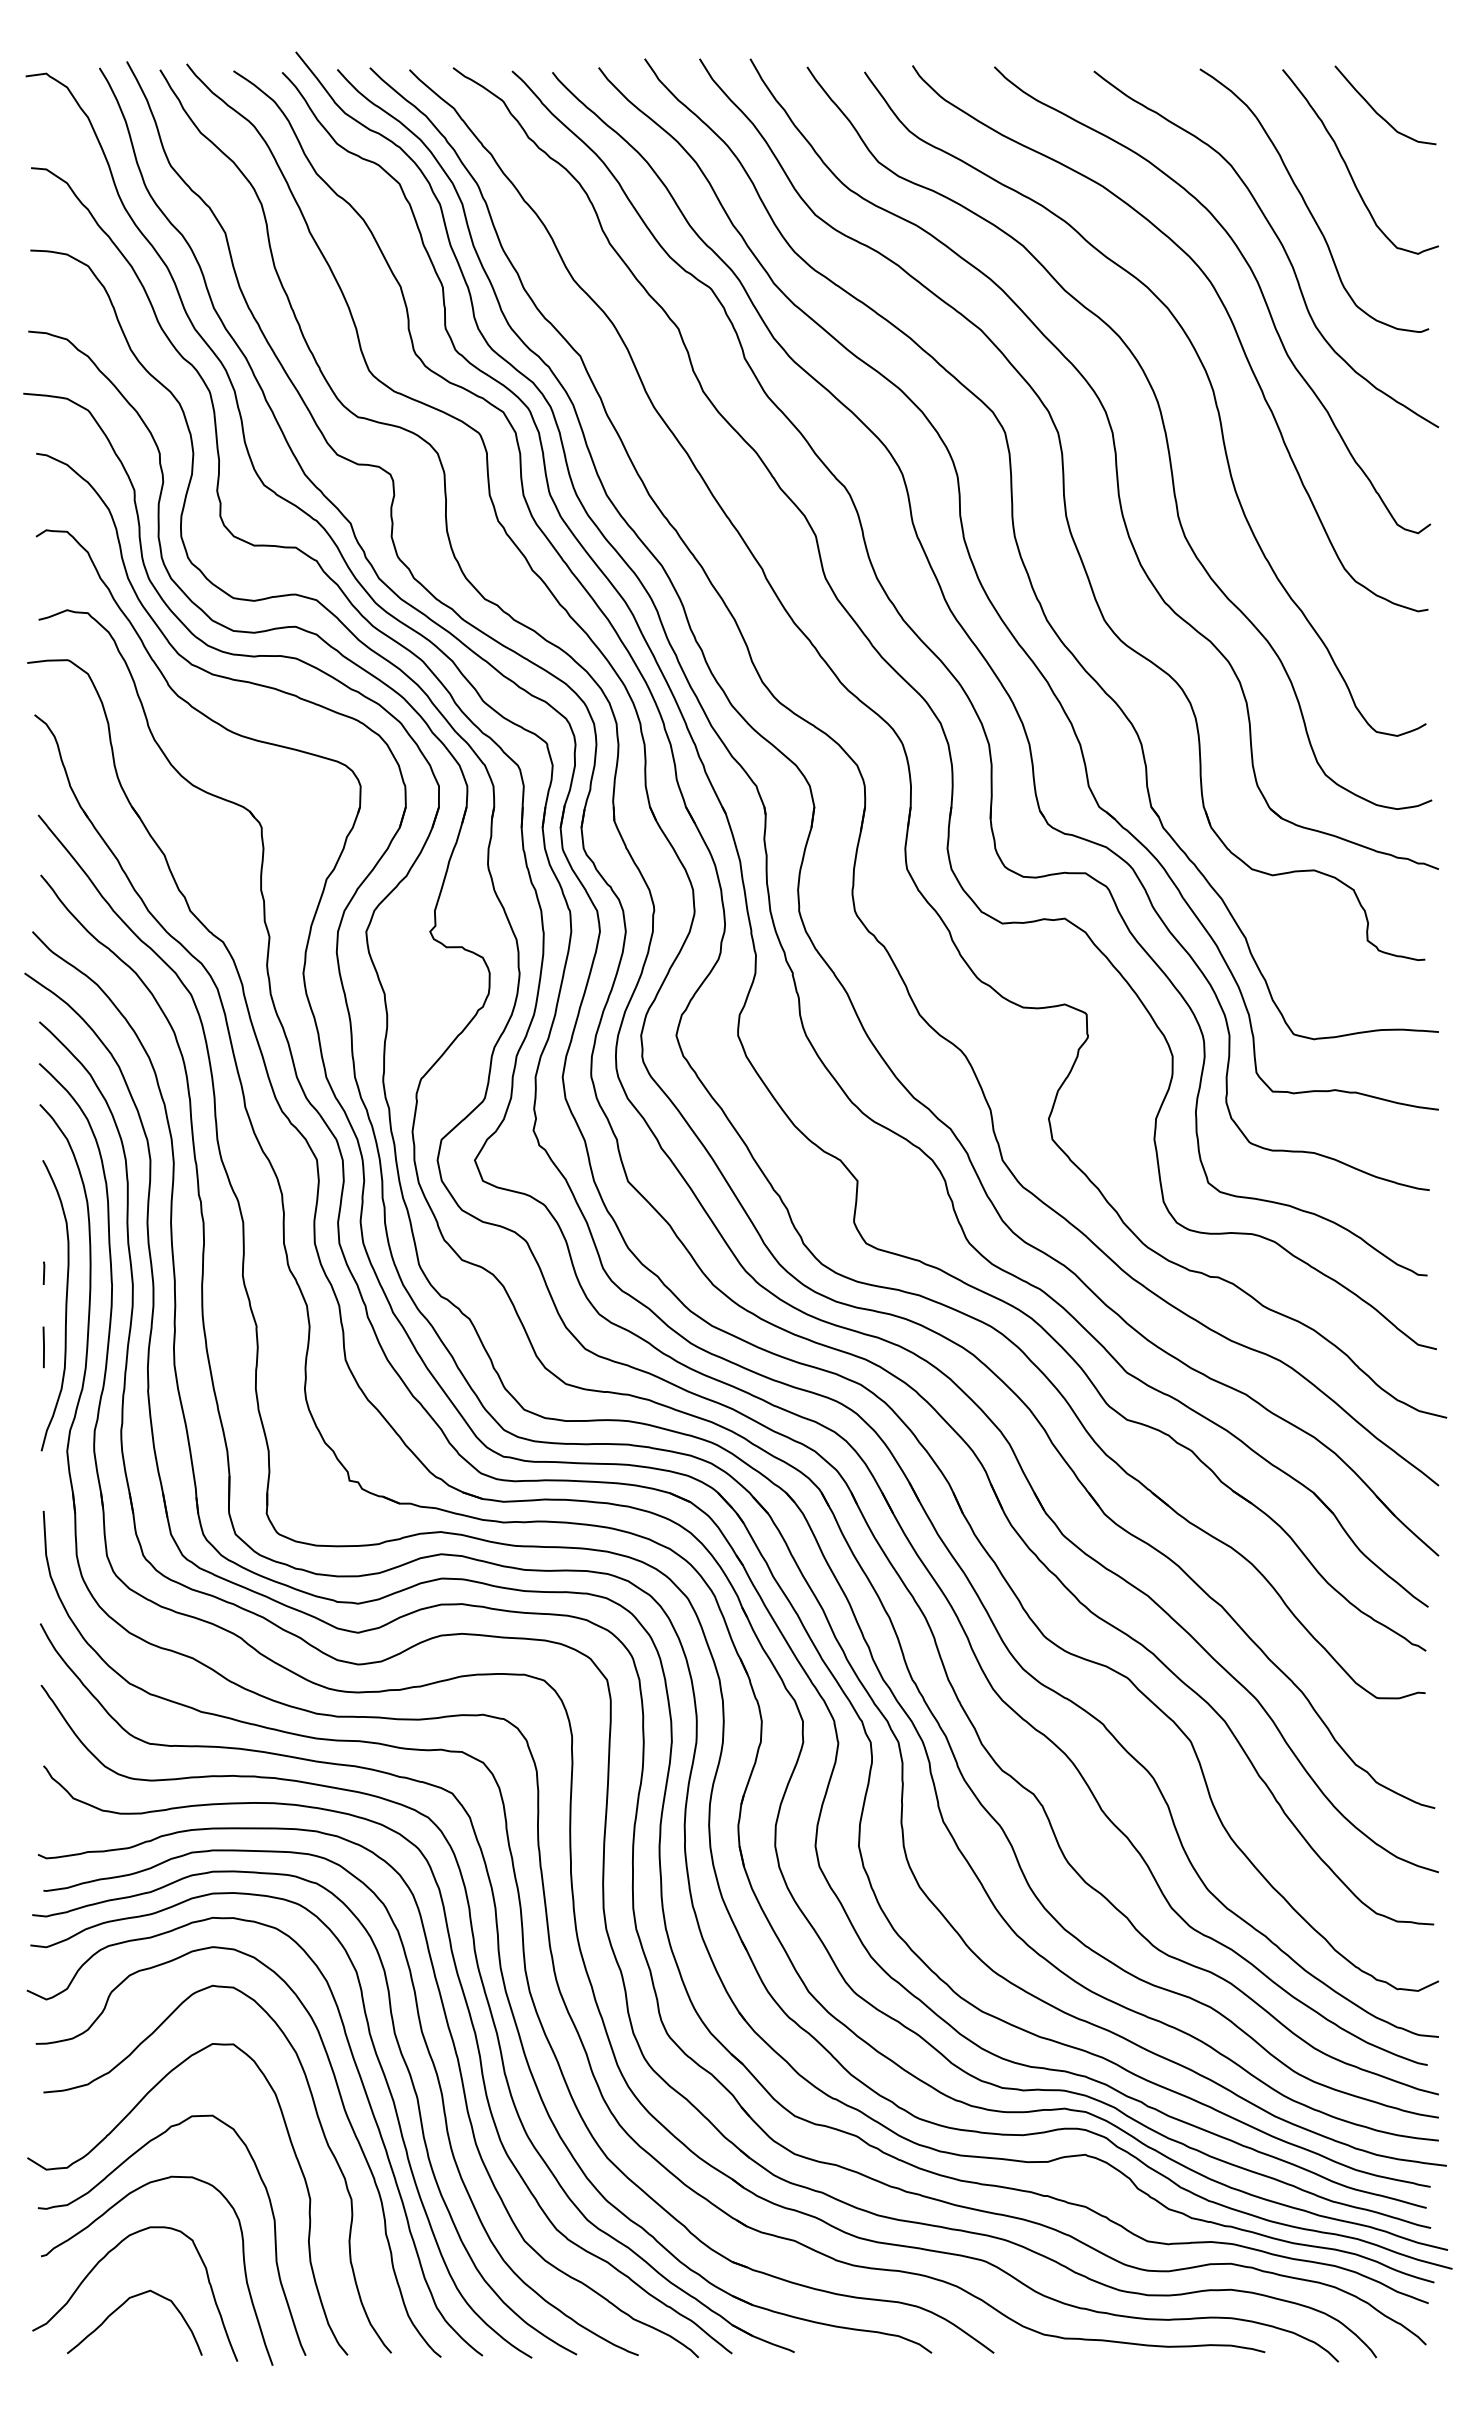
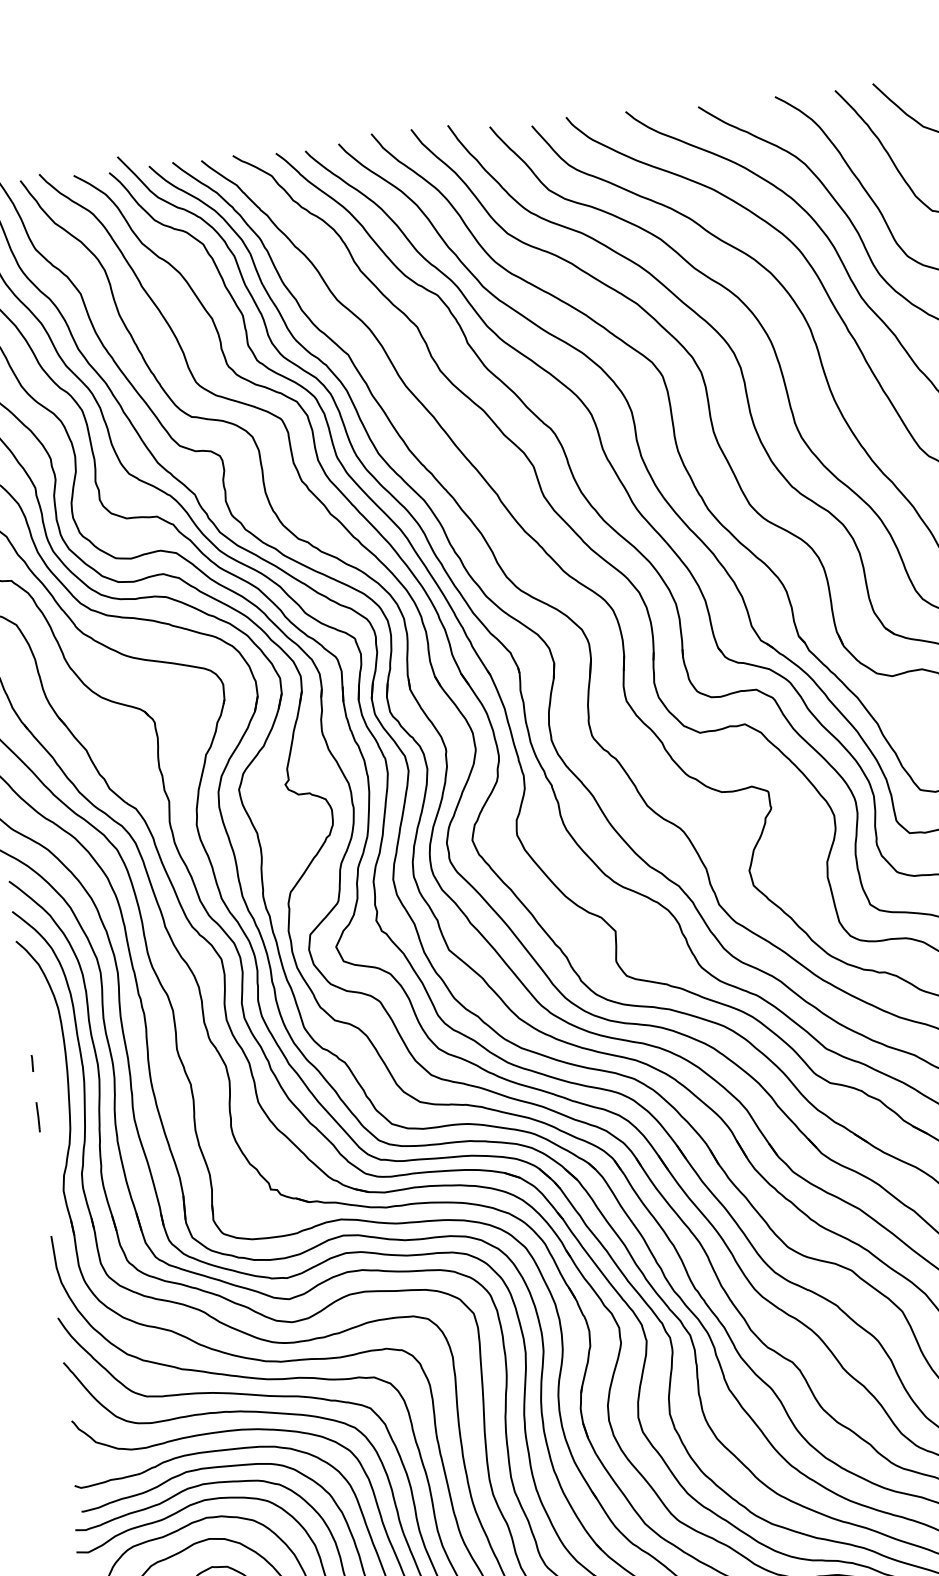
curve: (65, 1305) -> (50, 1085), removed

